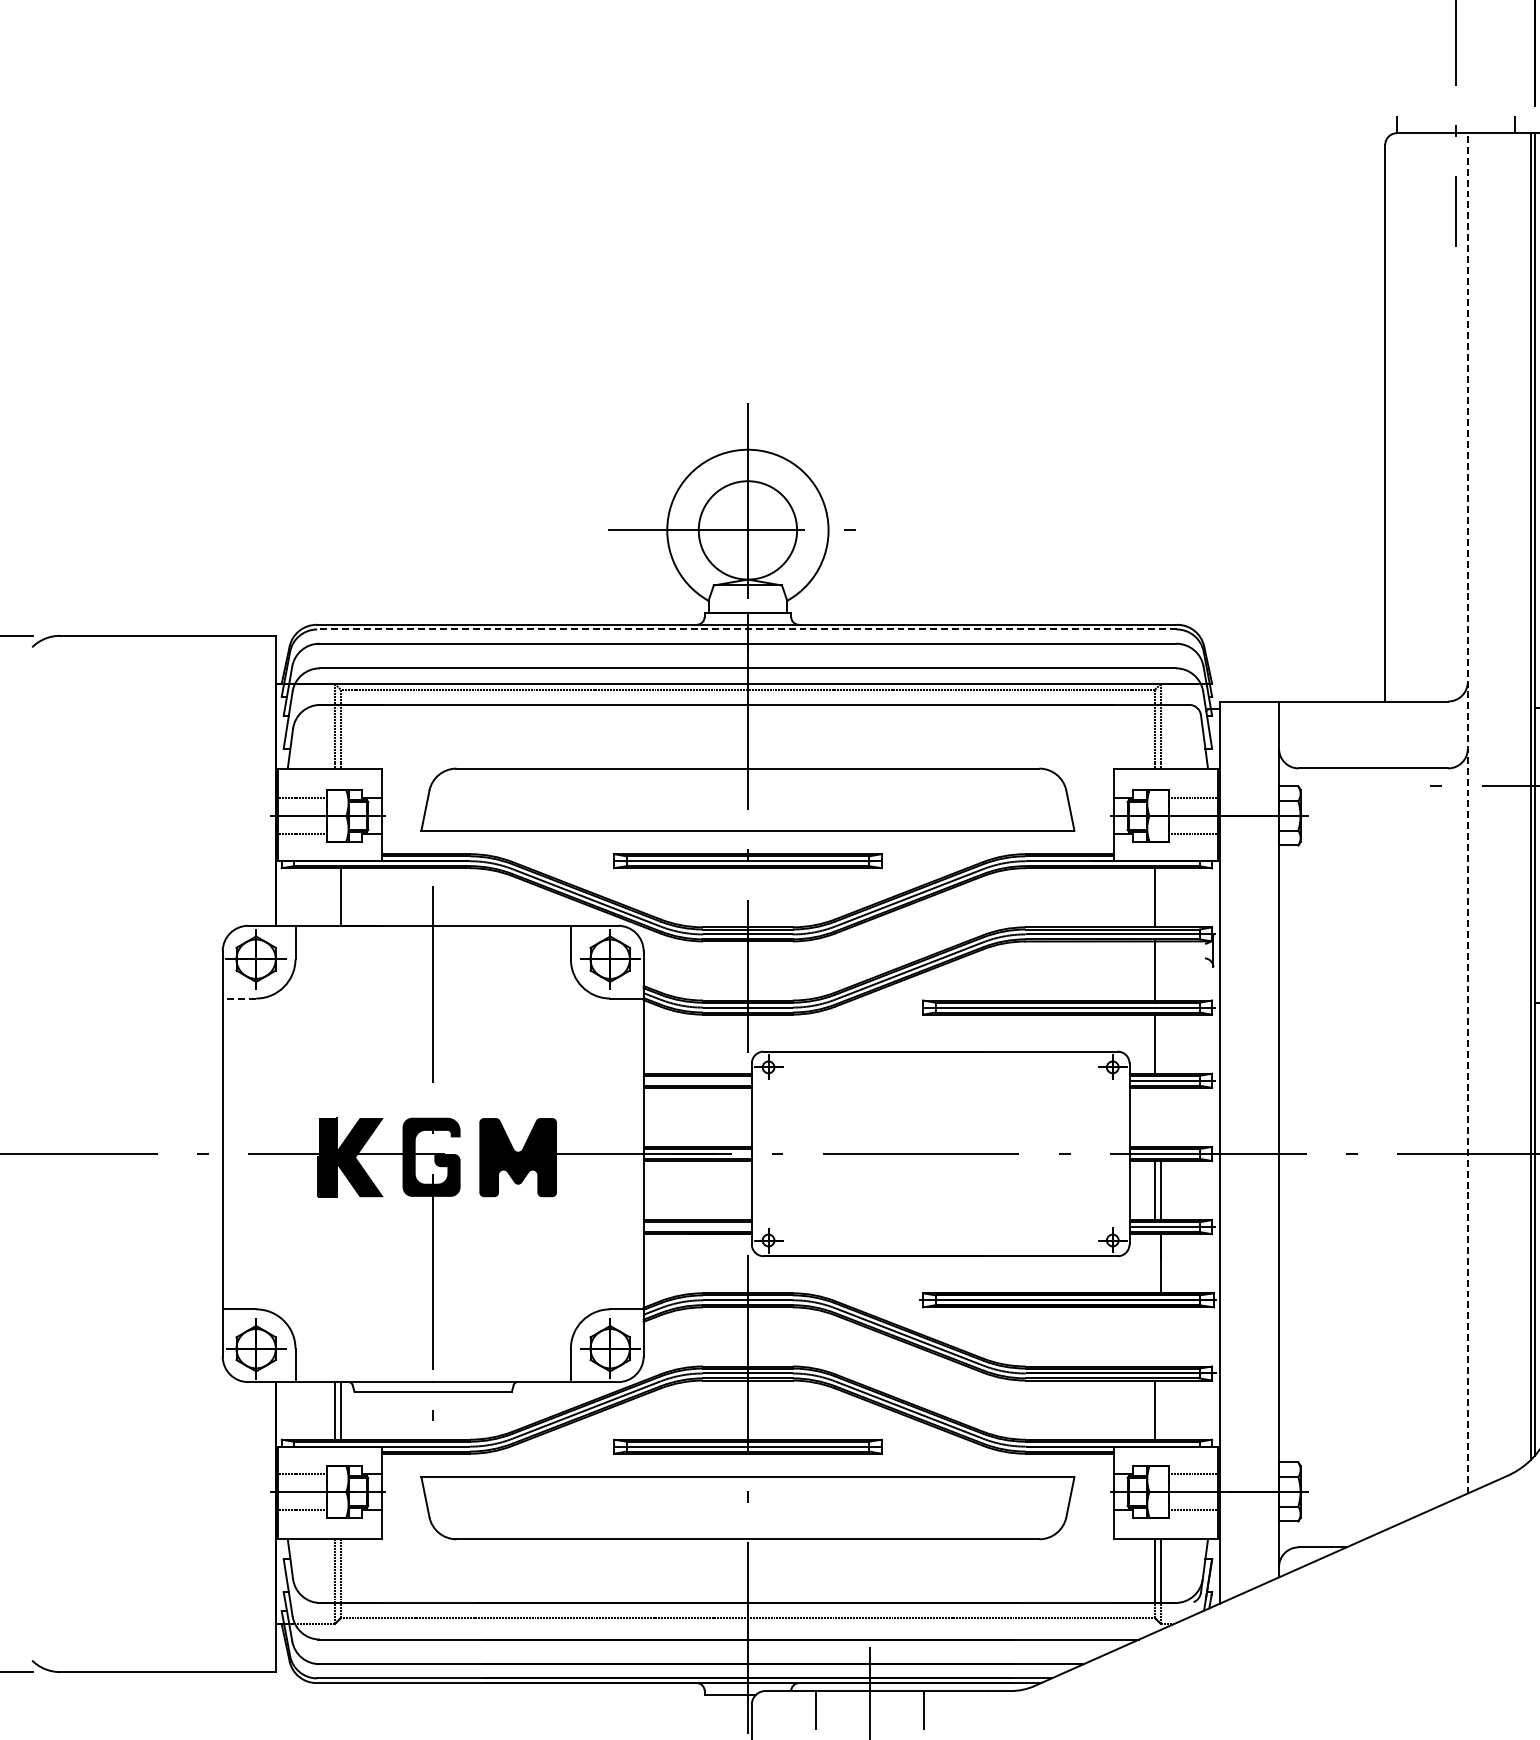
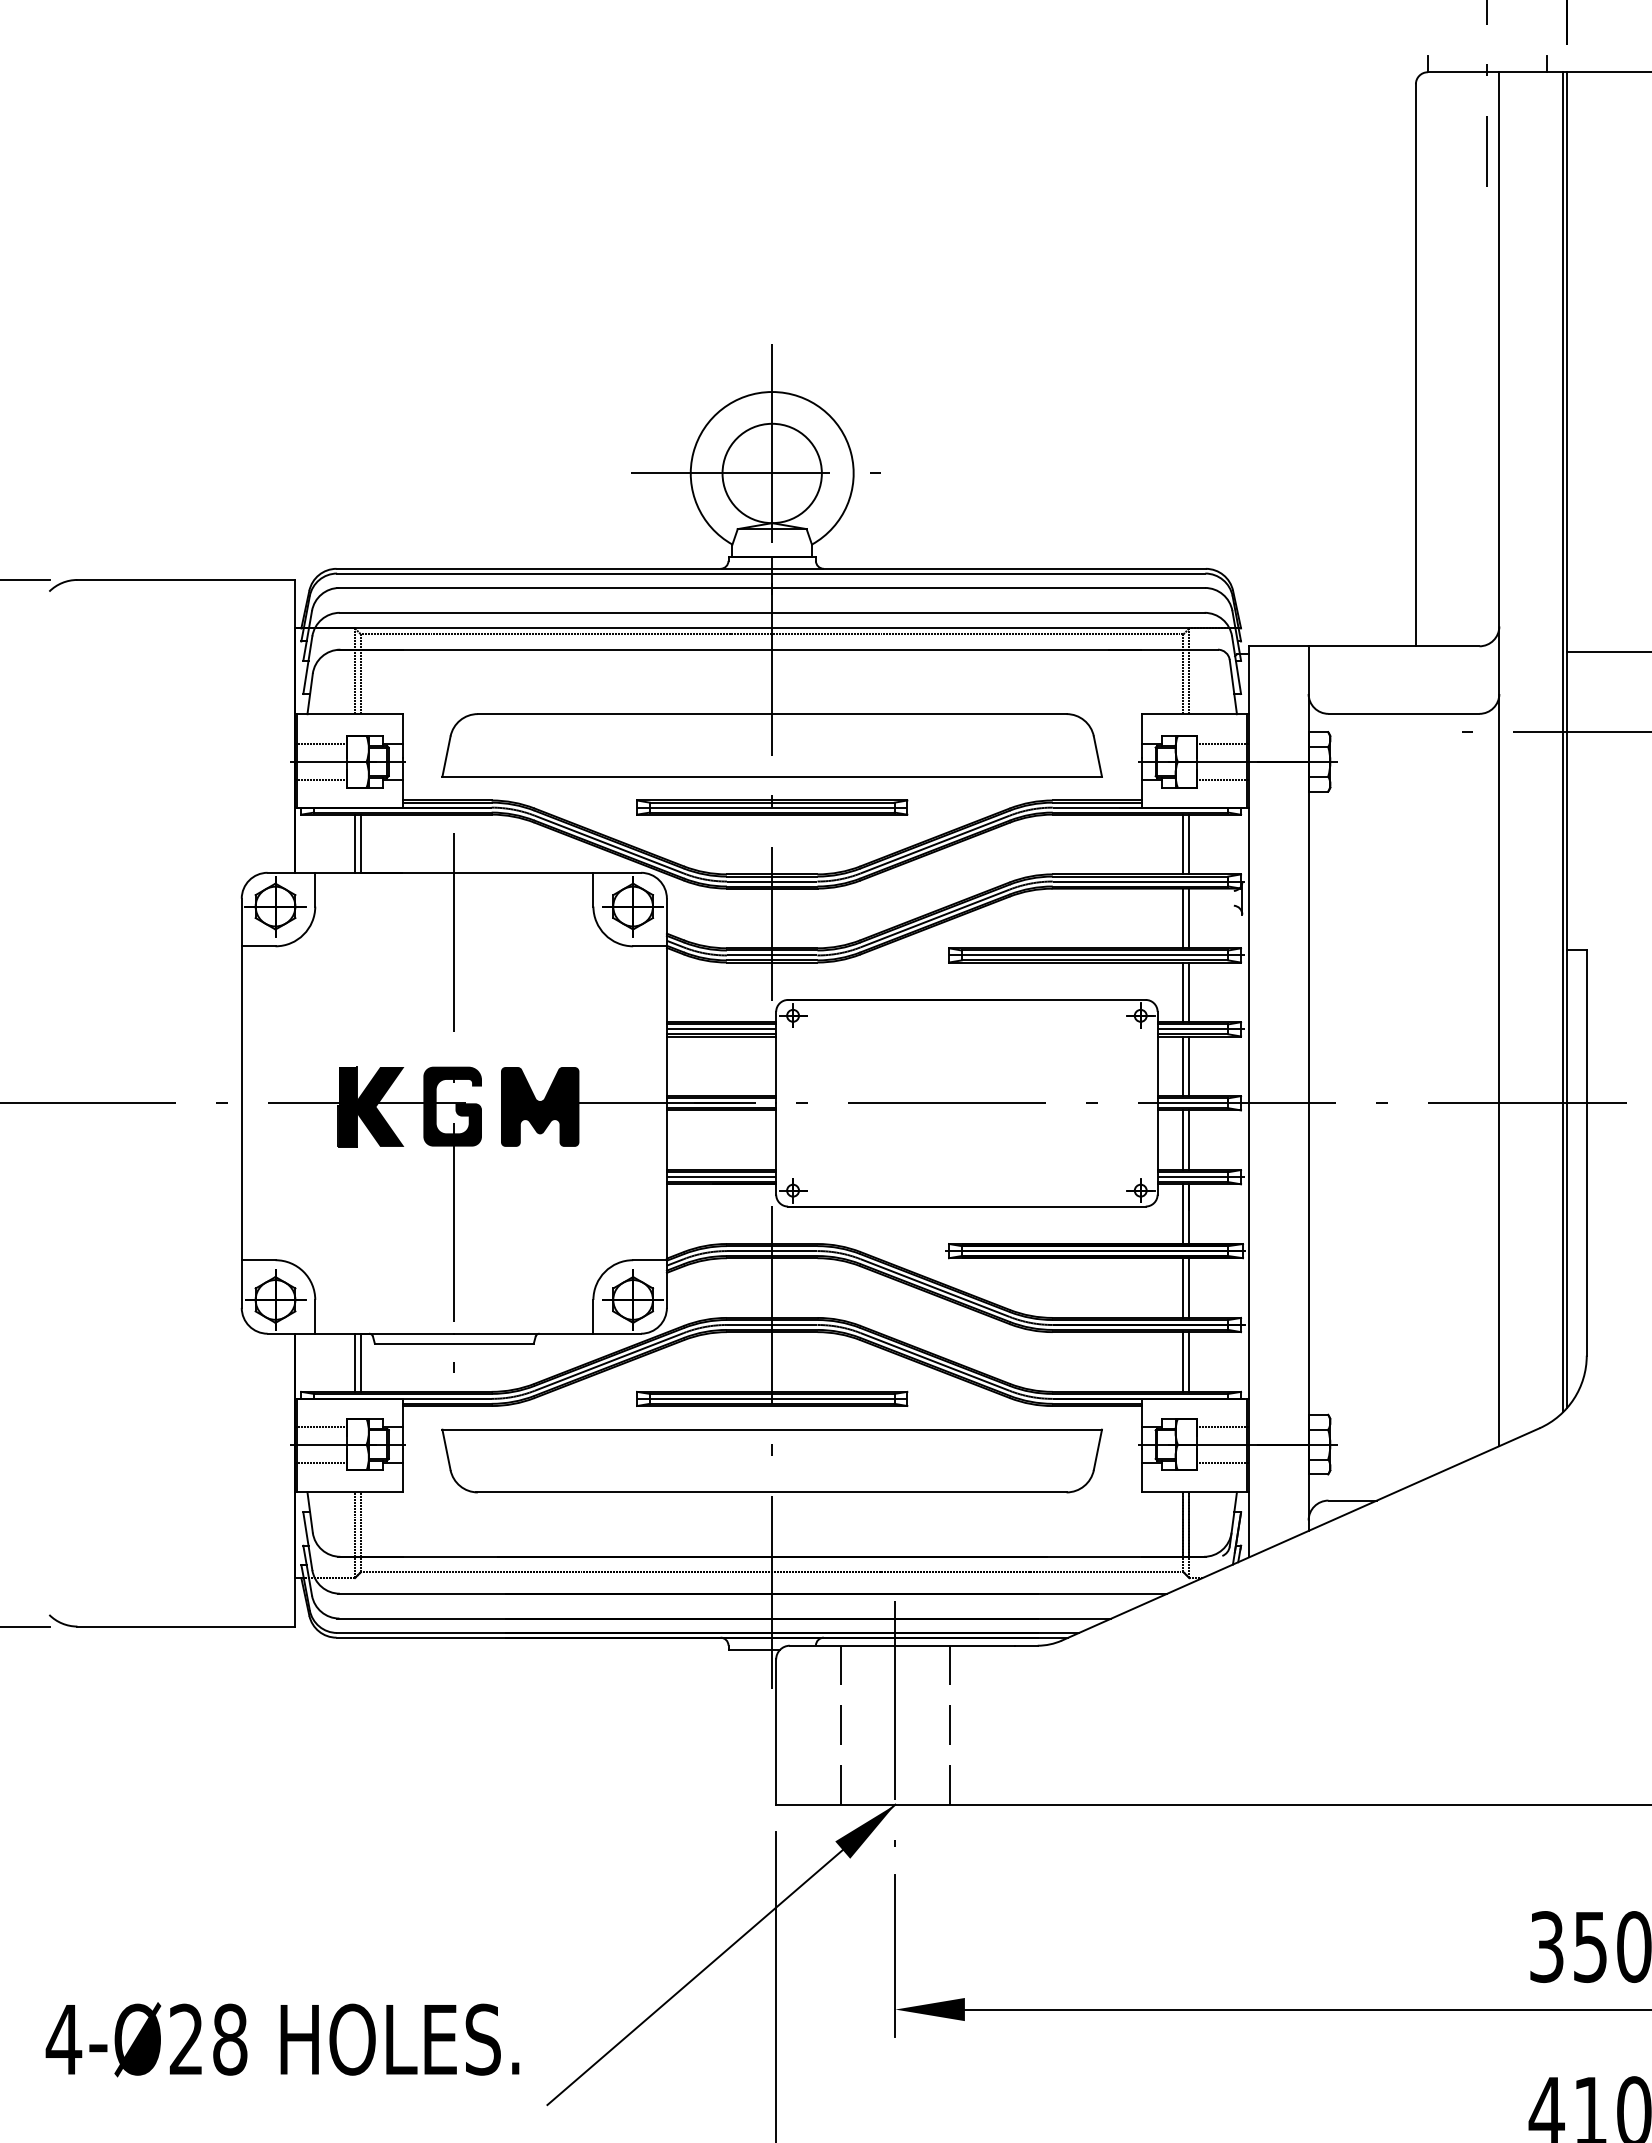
line: (746, 629) -> (770, 573), dashed -> solid
line: (1468, 813) -> (1499, 759), dashed -> solid
line: (335, 896) -> (355, 843), added
line: (1161, 897) -> (1189, 844), added
line: (1161, 971) -> (1189, 918), added
line: (239, 998) -> (258, 946), dashed -> solid
line: (1161, 1044) -> (1189, 992), added
line: (697, 1080) -> (721, 1029), added
line: (1155, 1117) -> (1183, 1066), added
line: (1161, 1117) -> (1189, 1066), added
line: (697, 1227) -> (721, 1177), added
line: (1155, 1264) -> (1183, 1214), added
line: (1155, 1336) -> (1183, 1287), added
line: (1161, 1336) -> (1189, 1287), added
line: (1161, 1409) -> (1189, 1361), added

